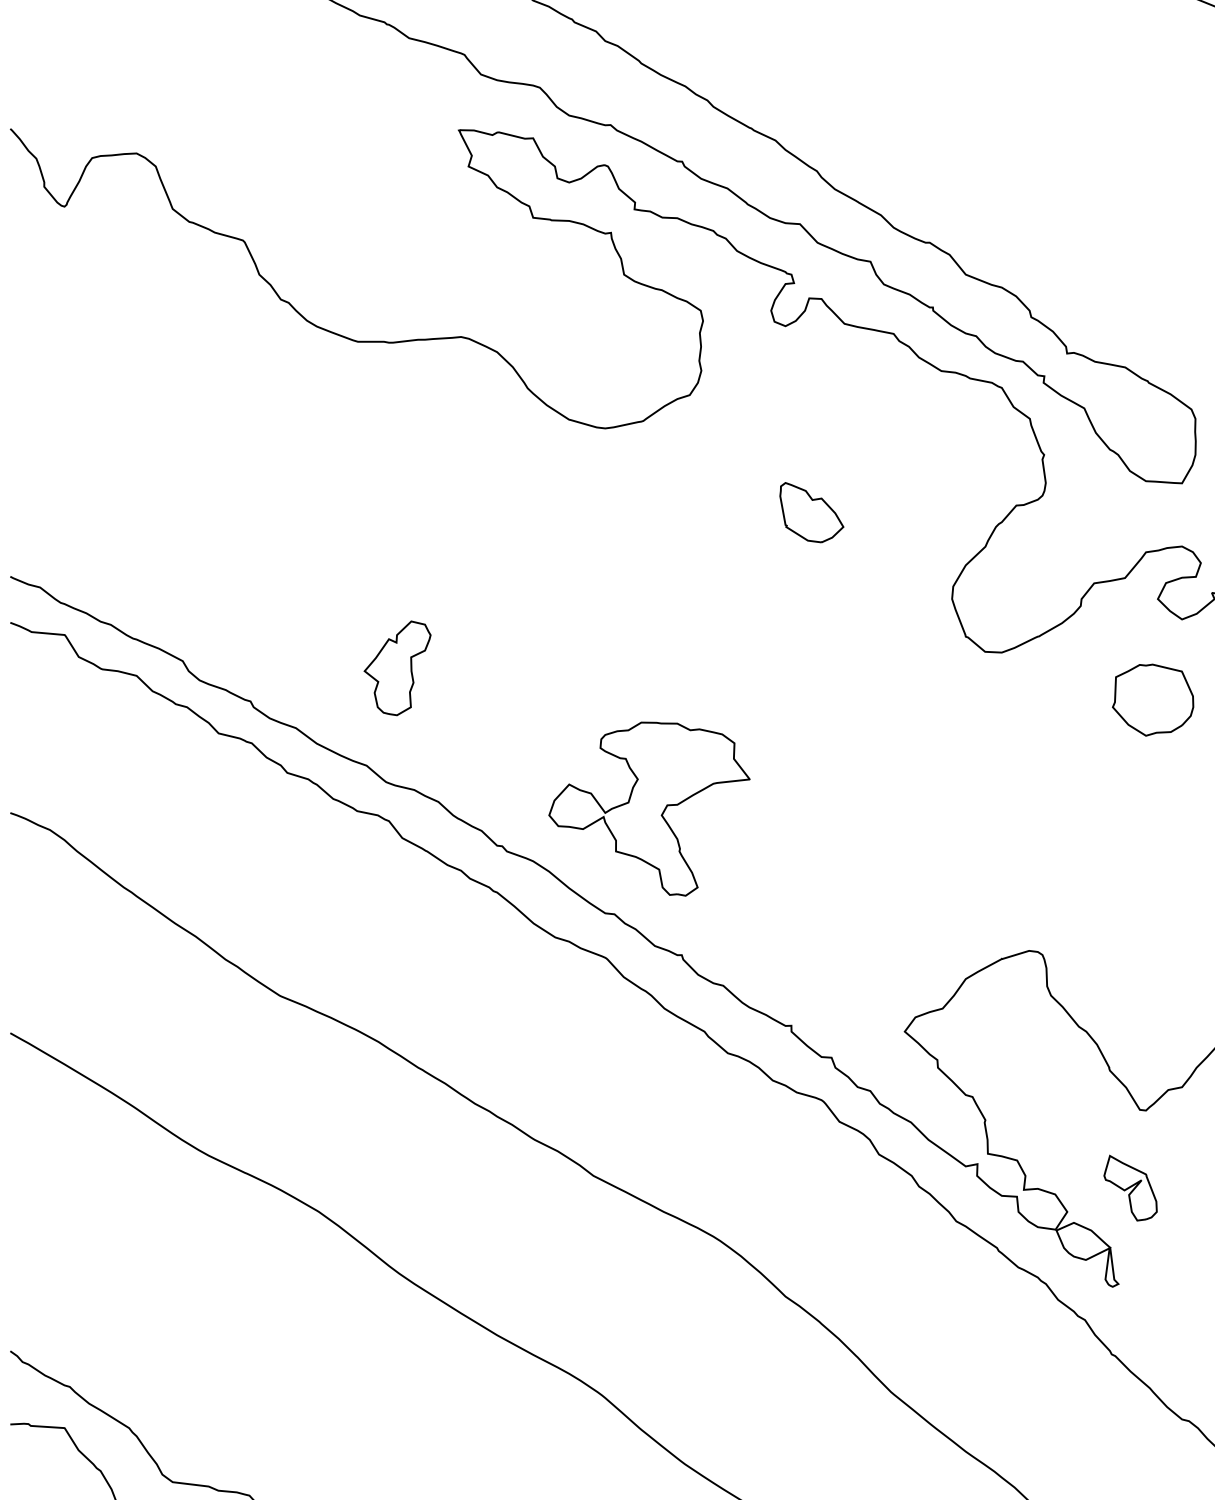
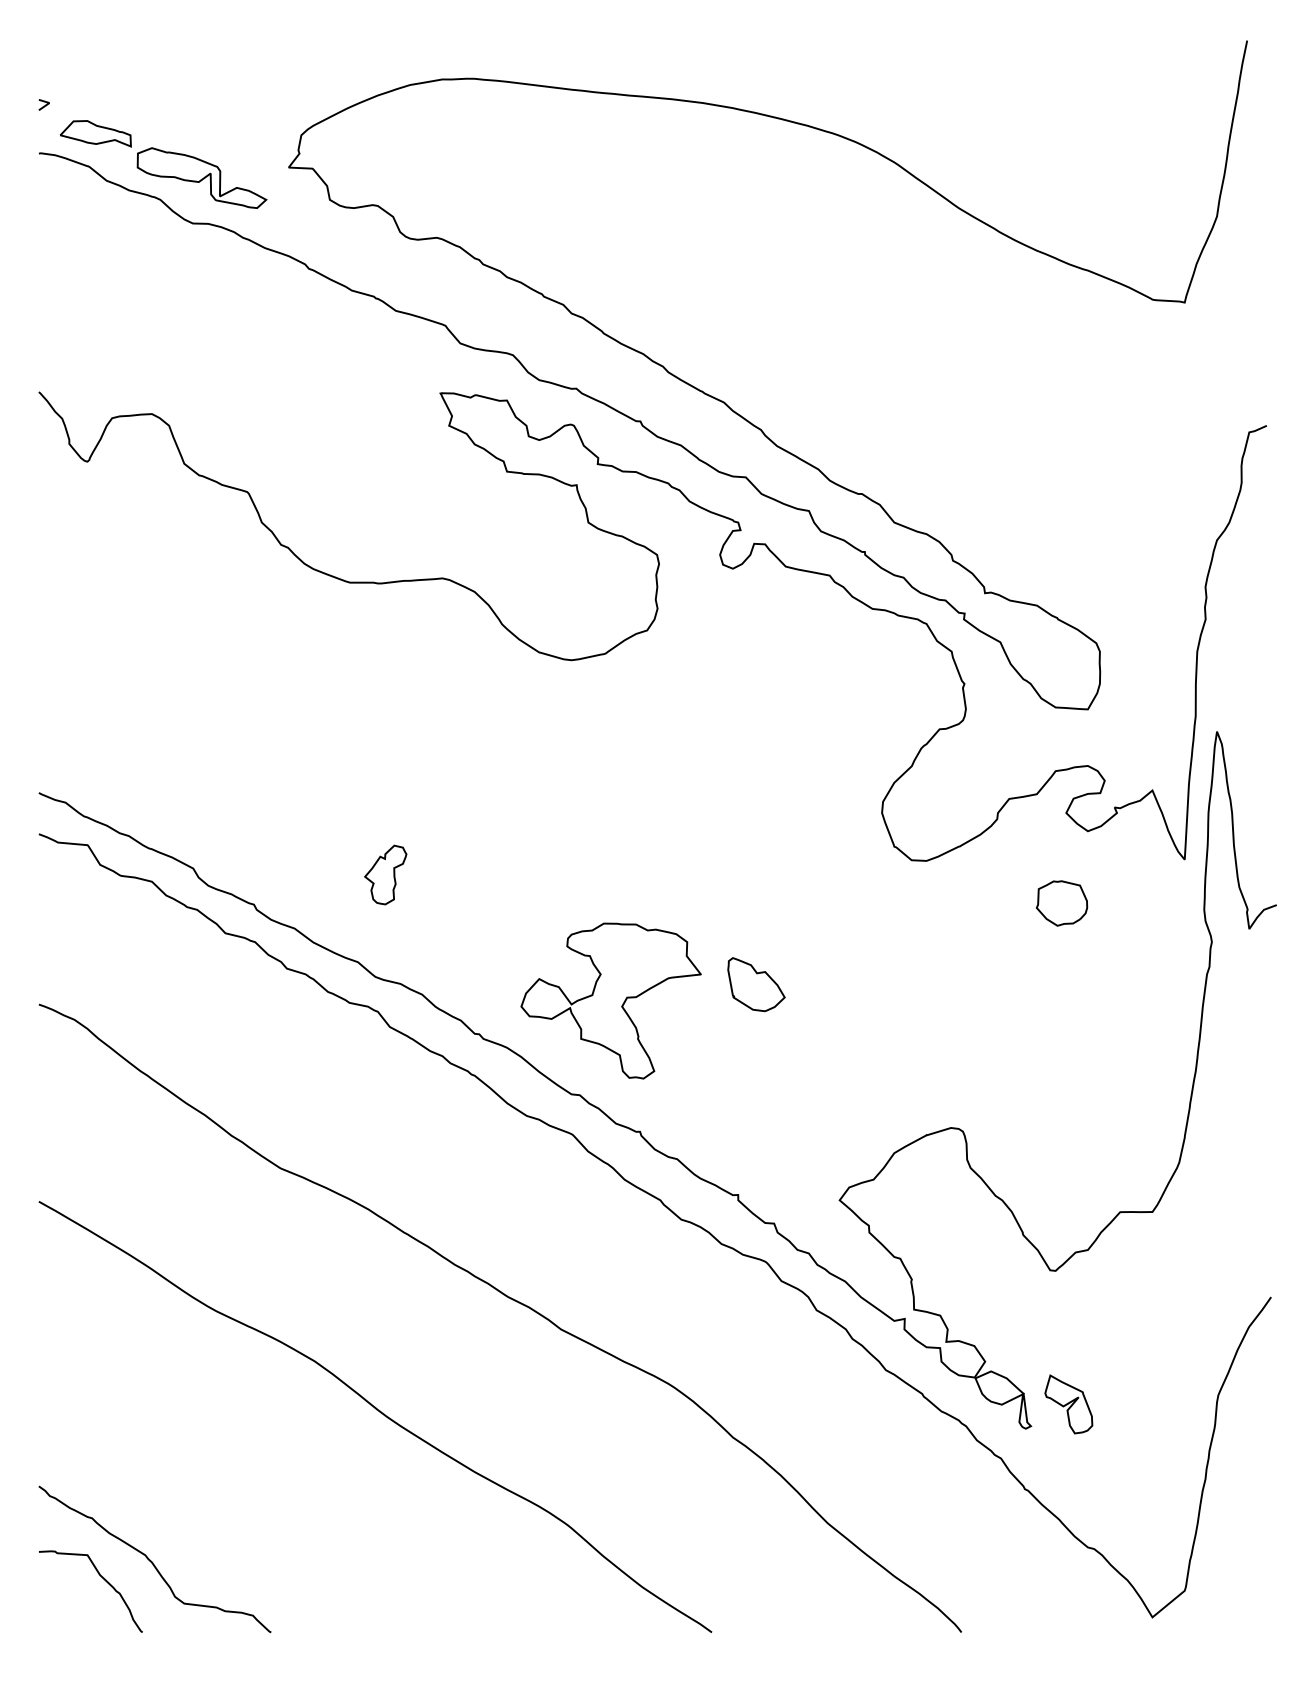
part: (811, 512) -> (756, 984), moved
part: (397, 667) -> (385, 874), size x0.7
part: (1152, 700) -> (1061, 903), size x0.7
part: (1130, 1188) -> (1068, 1404), moved

